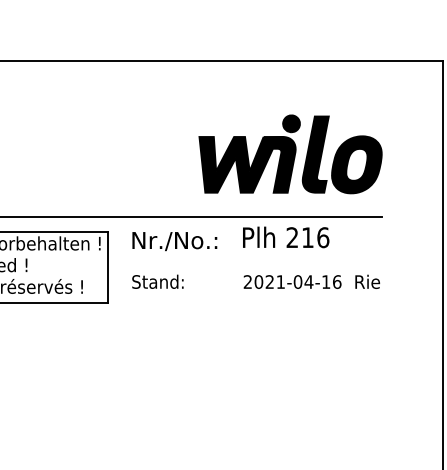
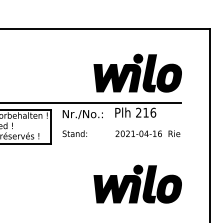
part: (289, 386) -> (137, 183), added

